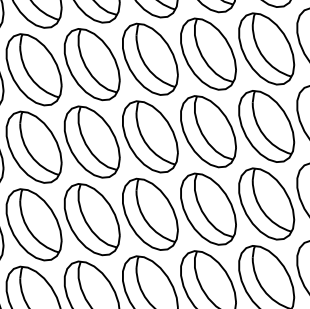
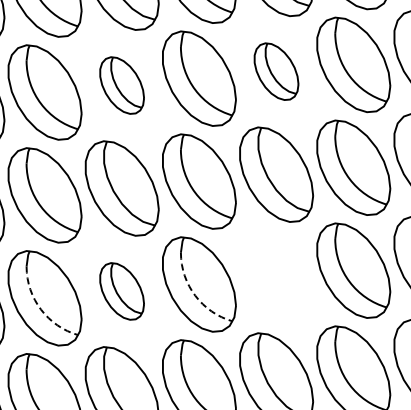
part: (208, 53) -> (276, 71), size x0.6
part: (91, 64) -> (121, 85), size x0.6
part: (208, 209) -> (276, 277), removed
part: (91, 219) -> (121, 291), size x0.6
arc: (147, 222) -> (195, 295), solid -> dashed
arc: (31, 233) -> (41, 309), solid -> dashed

